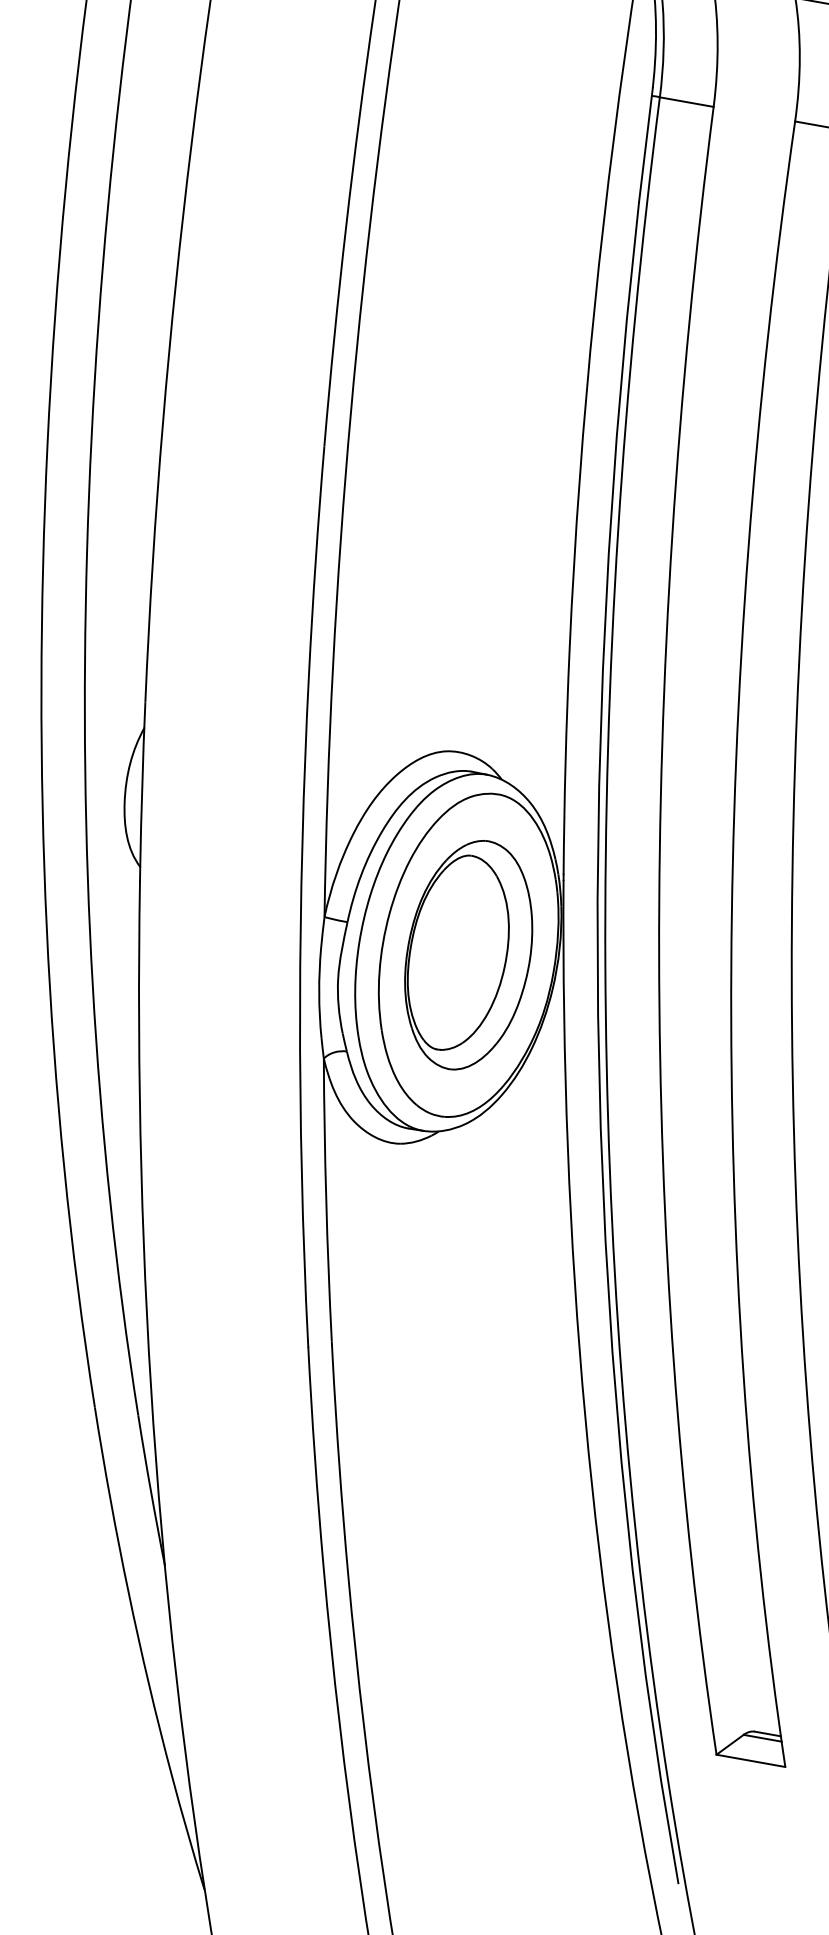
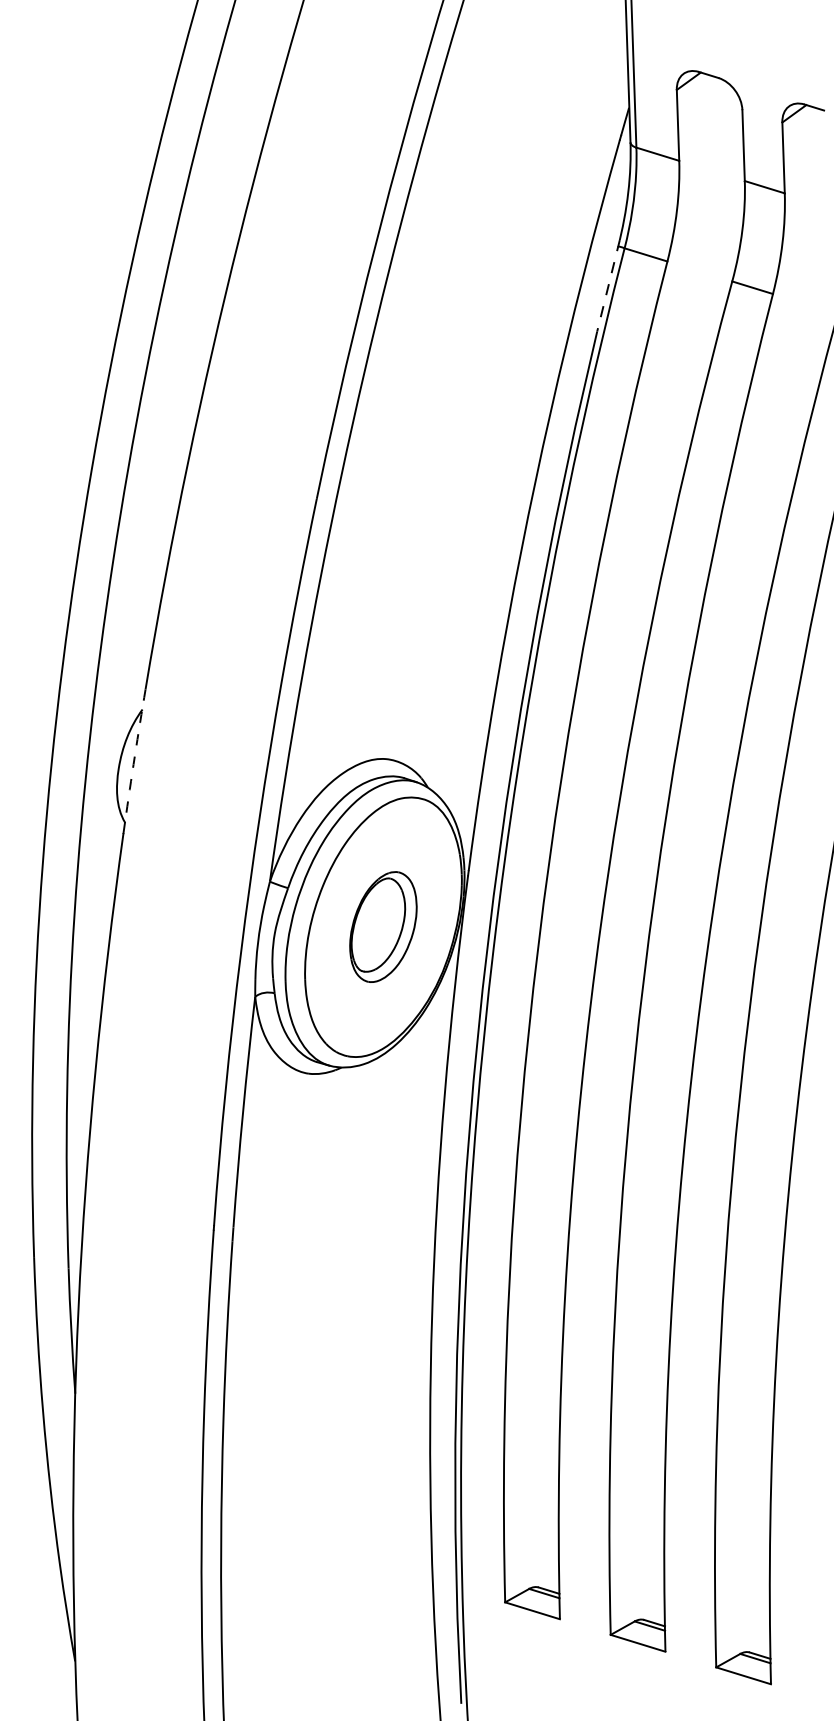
line: (646, 145) -> (608, 286), solid -> dashed
arc: (141, 785) -> (134, 756), solid -> dashed
part: (468, 954) -> (383, 926), size x0.6

